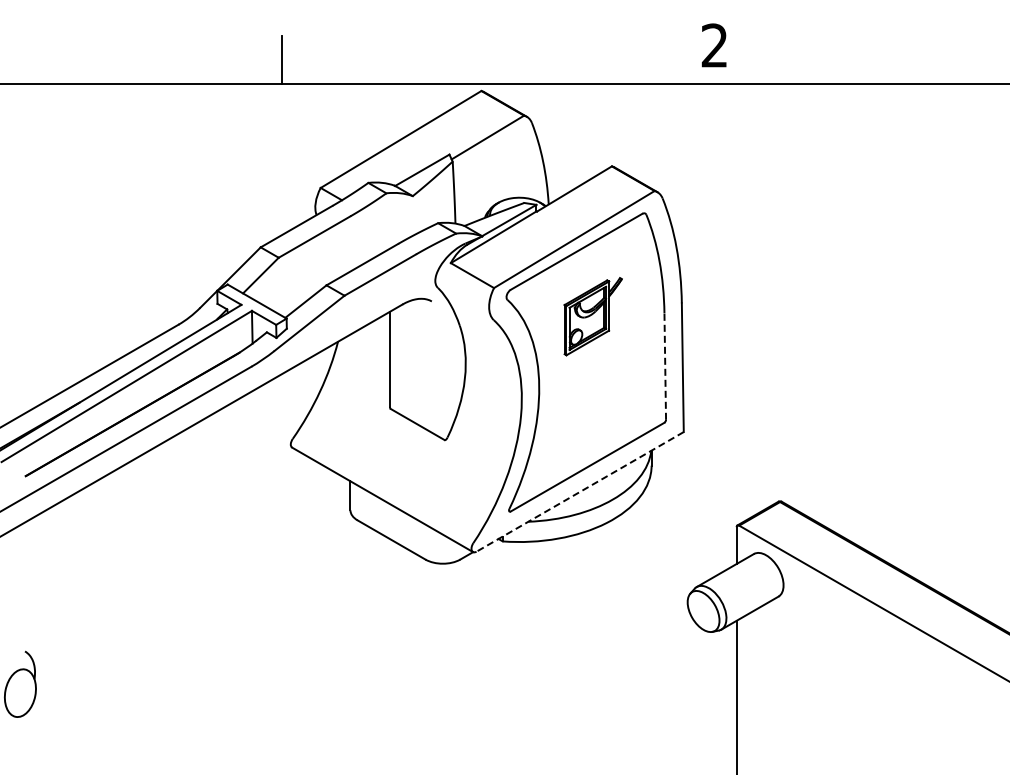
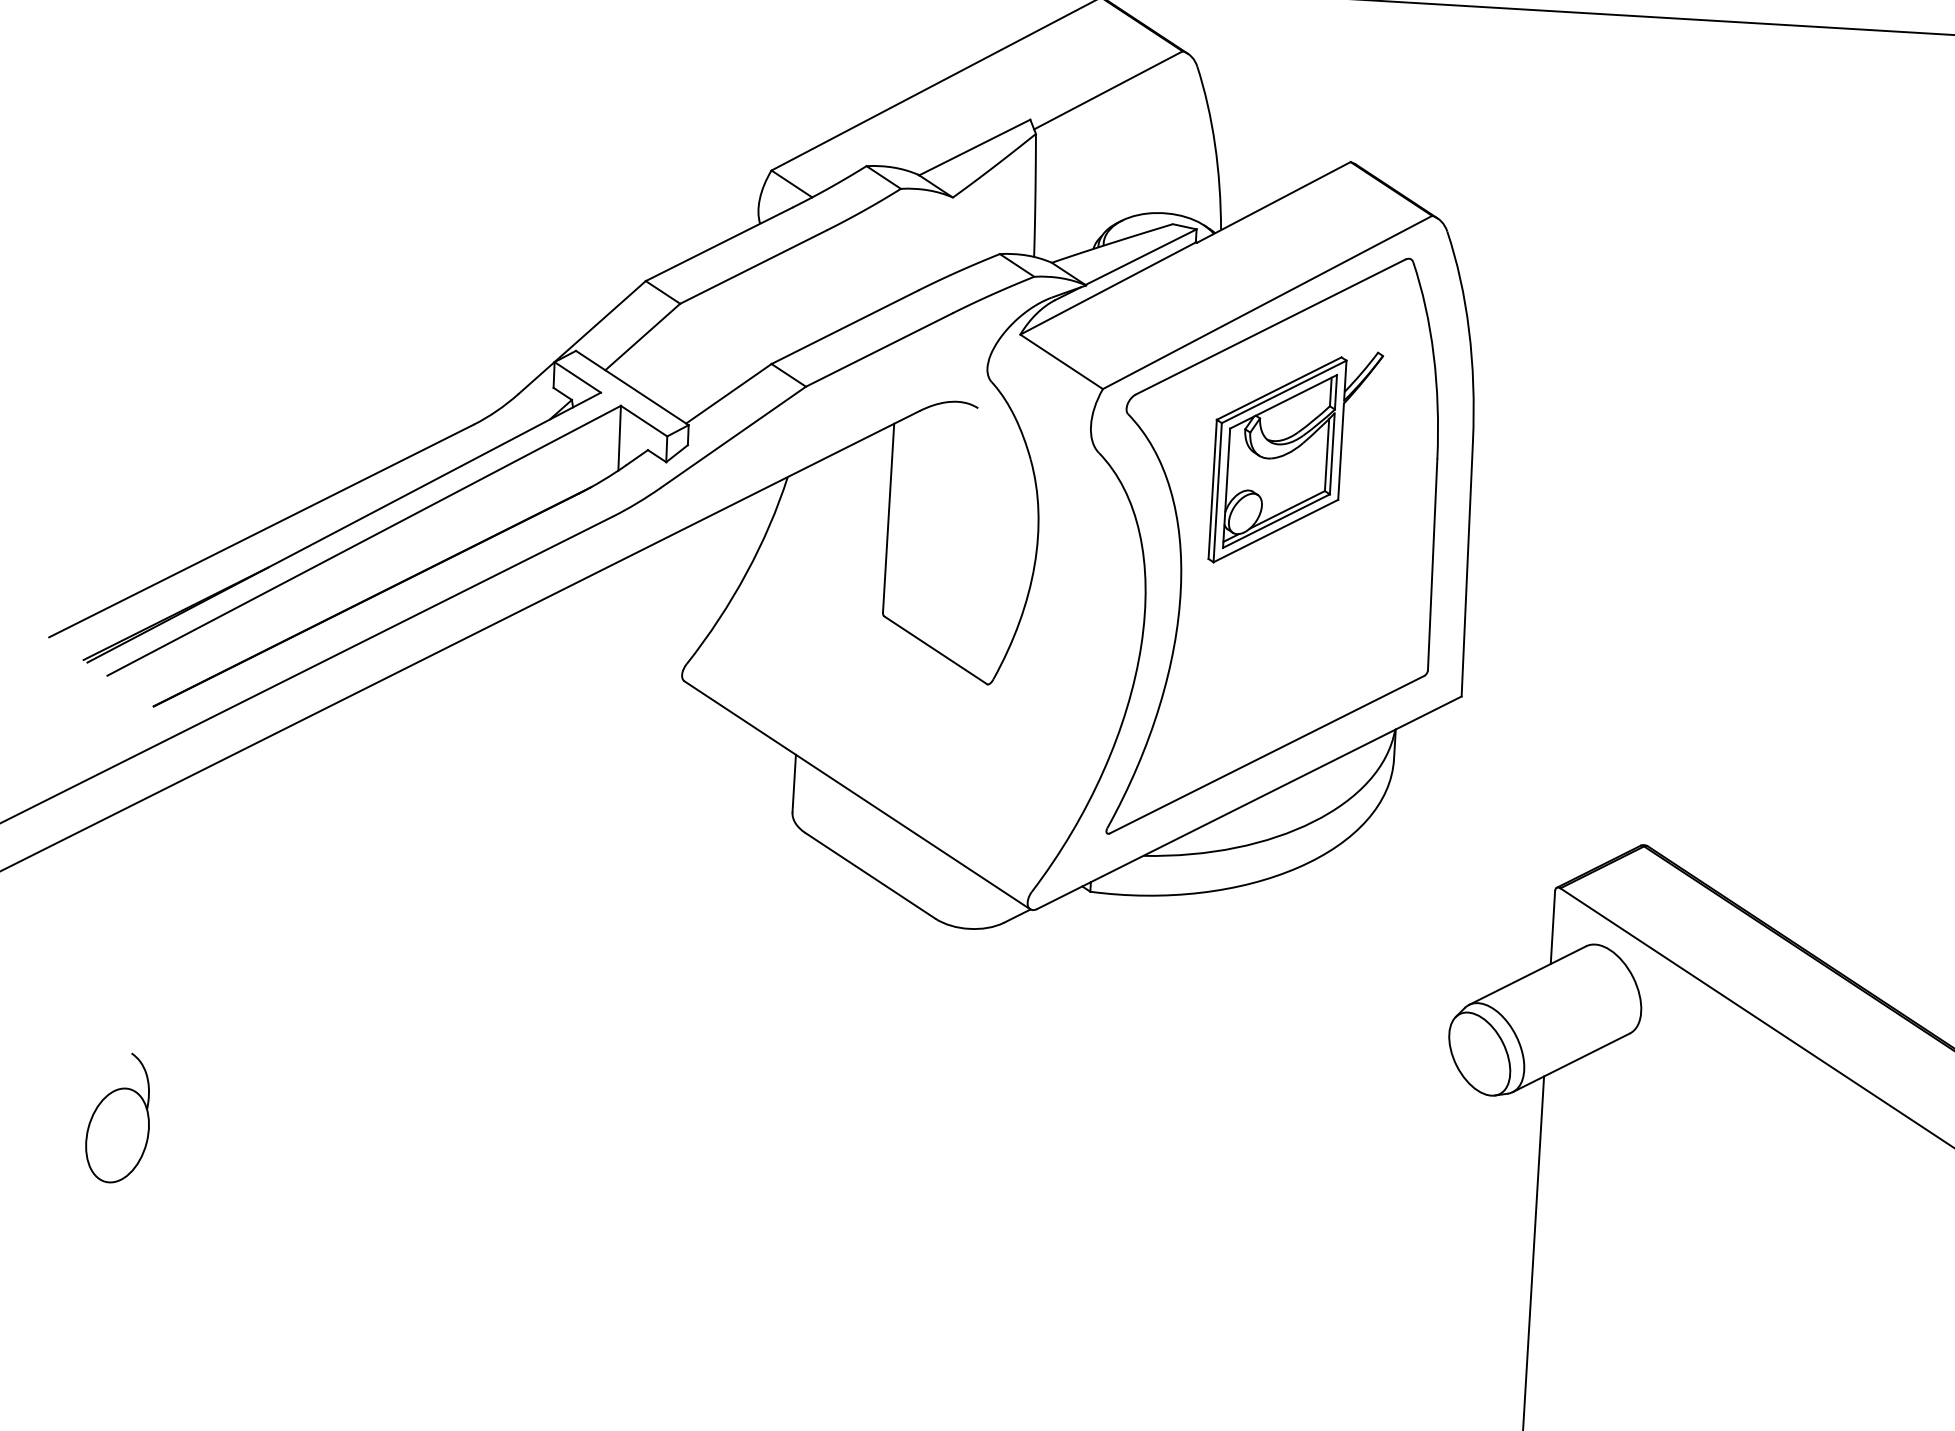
part: (593, 316) -> (1296, 457), size x1.43
line: (665, 366) -> (1433, 564), dashed -> solid
line: (580, 491) -> (1250, 802), dashed -> solid

